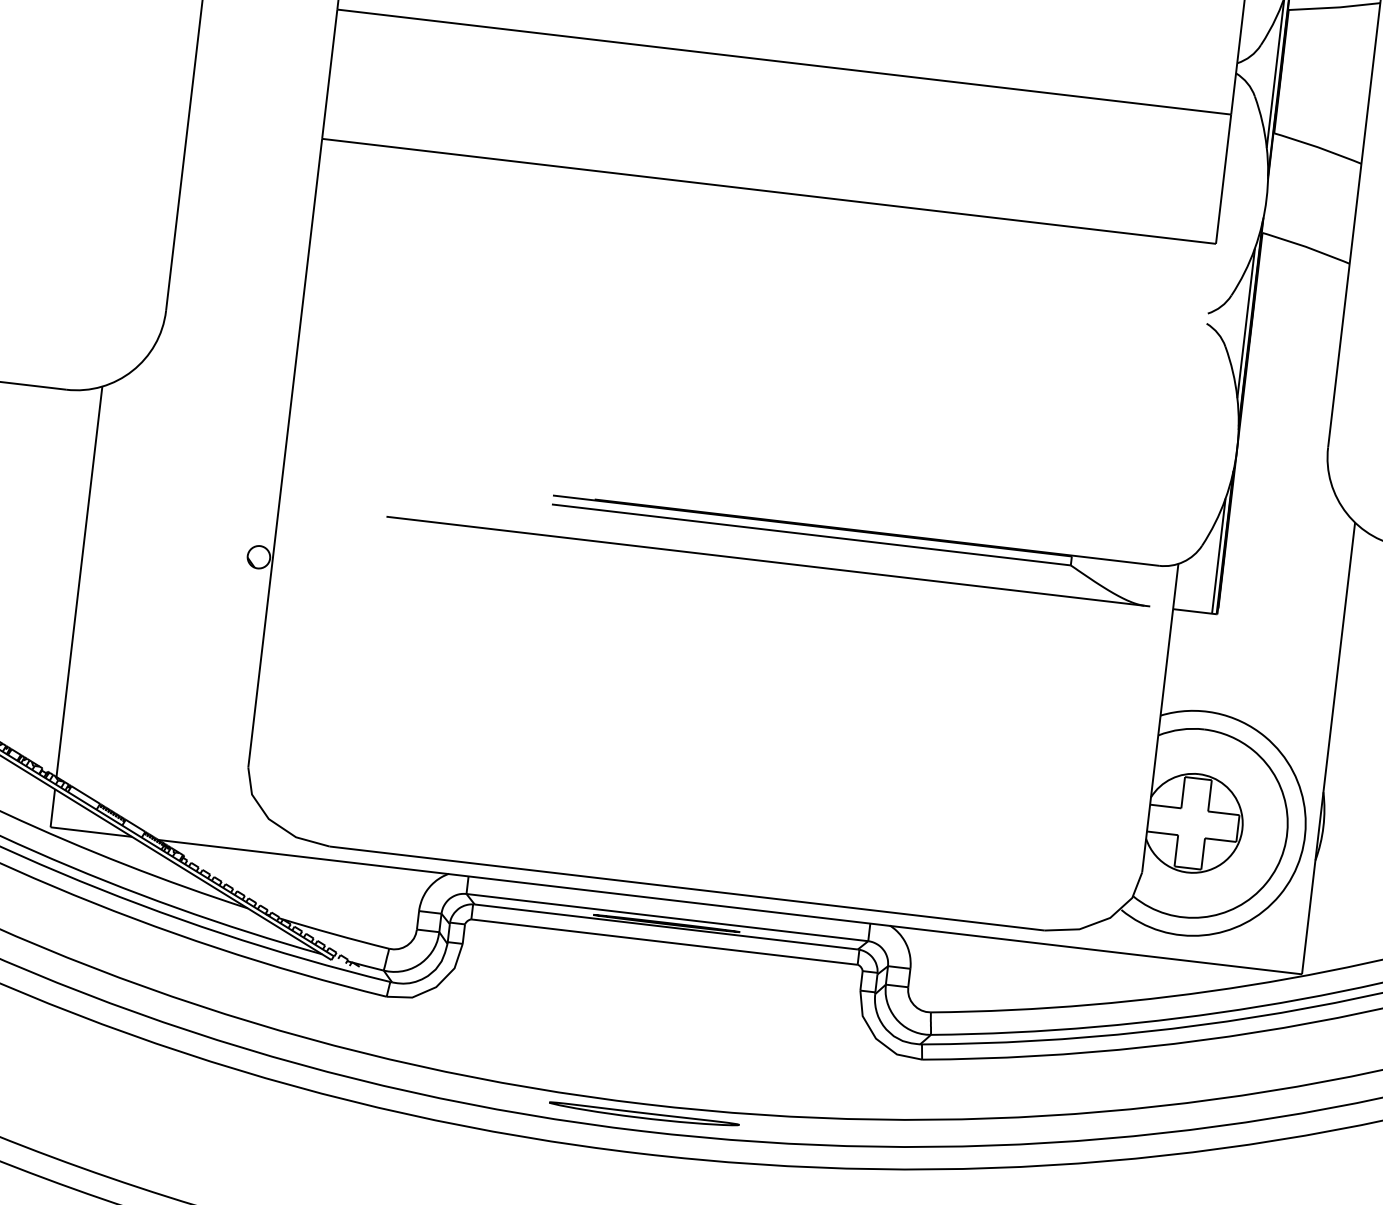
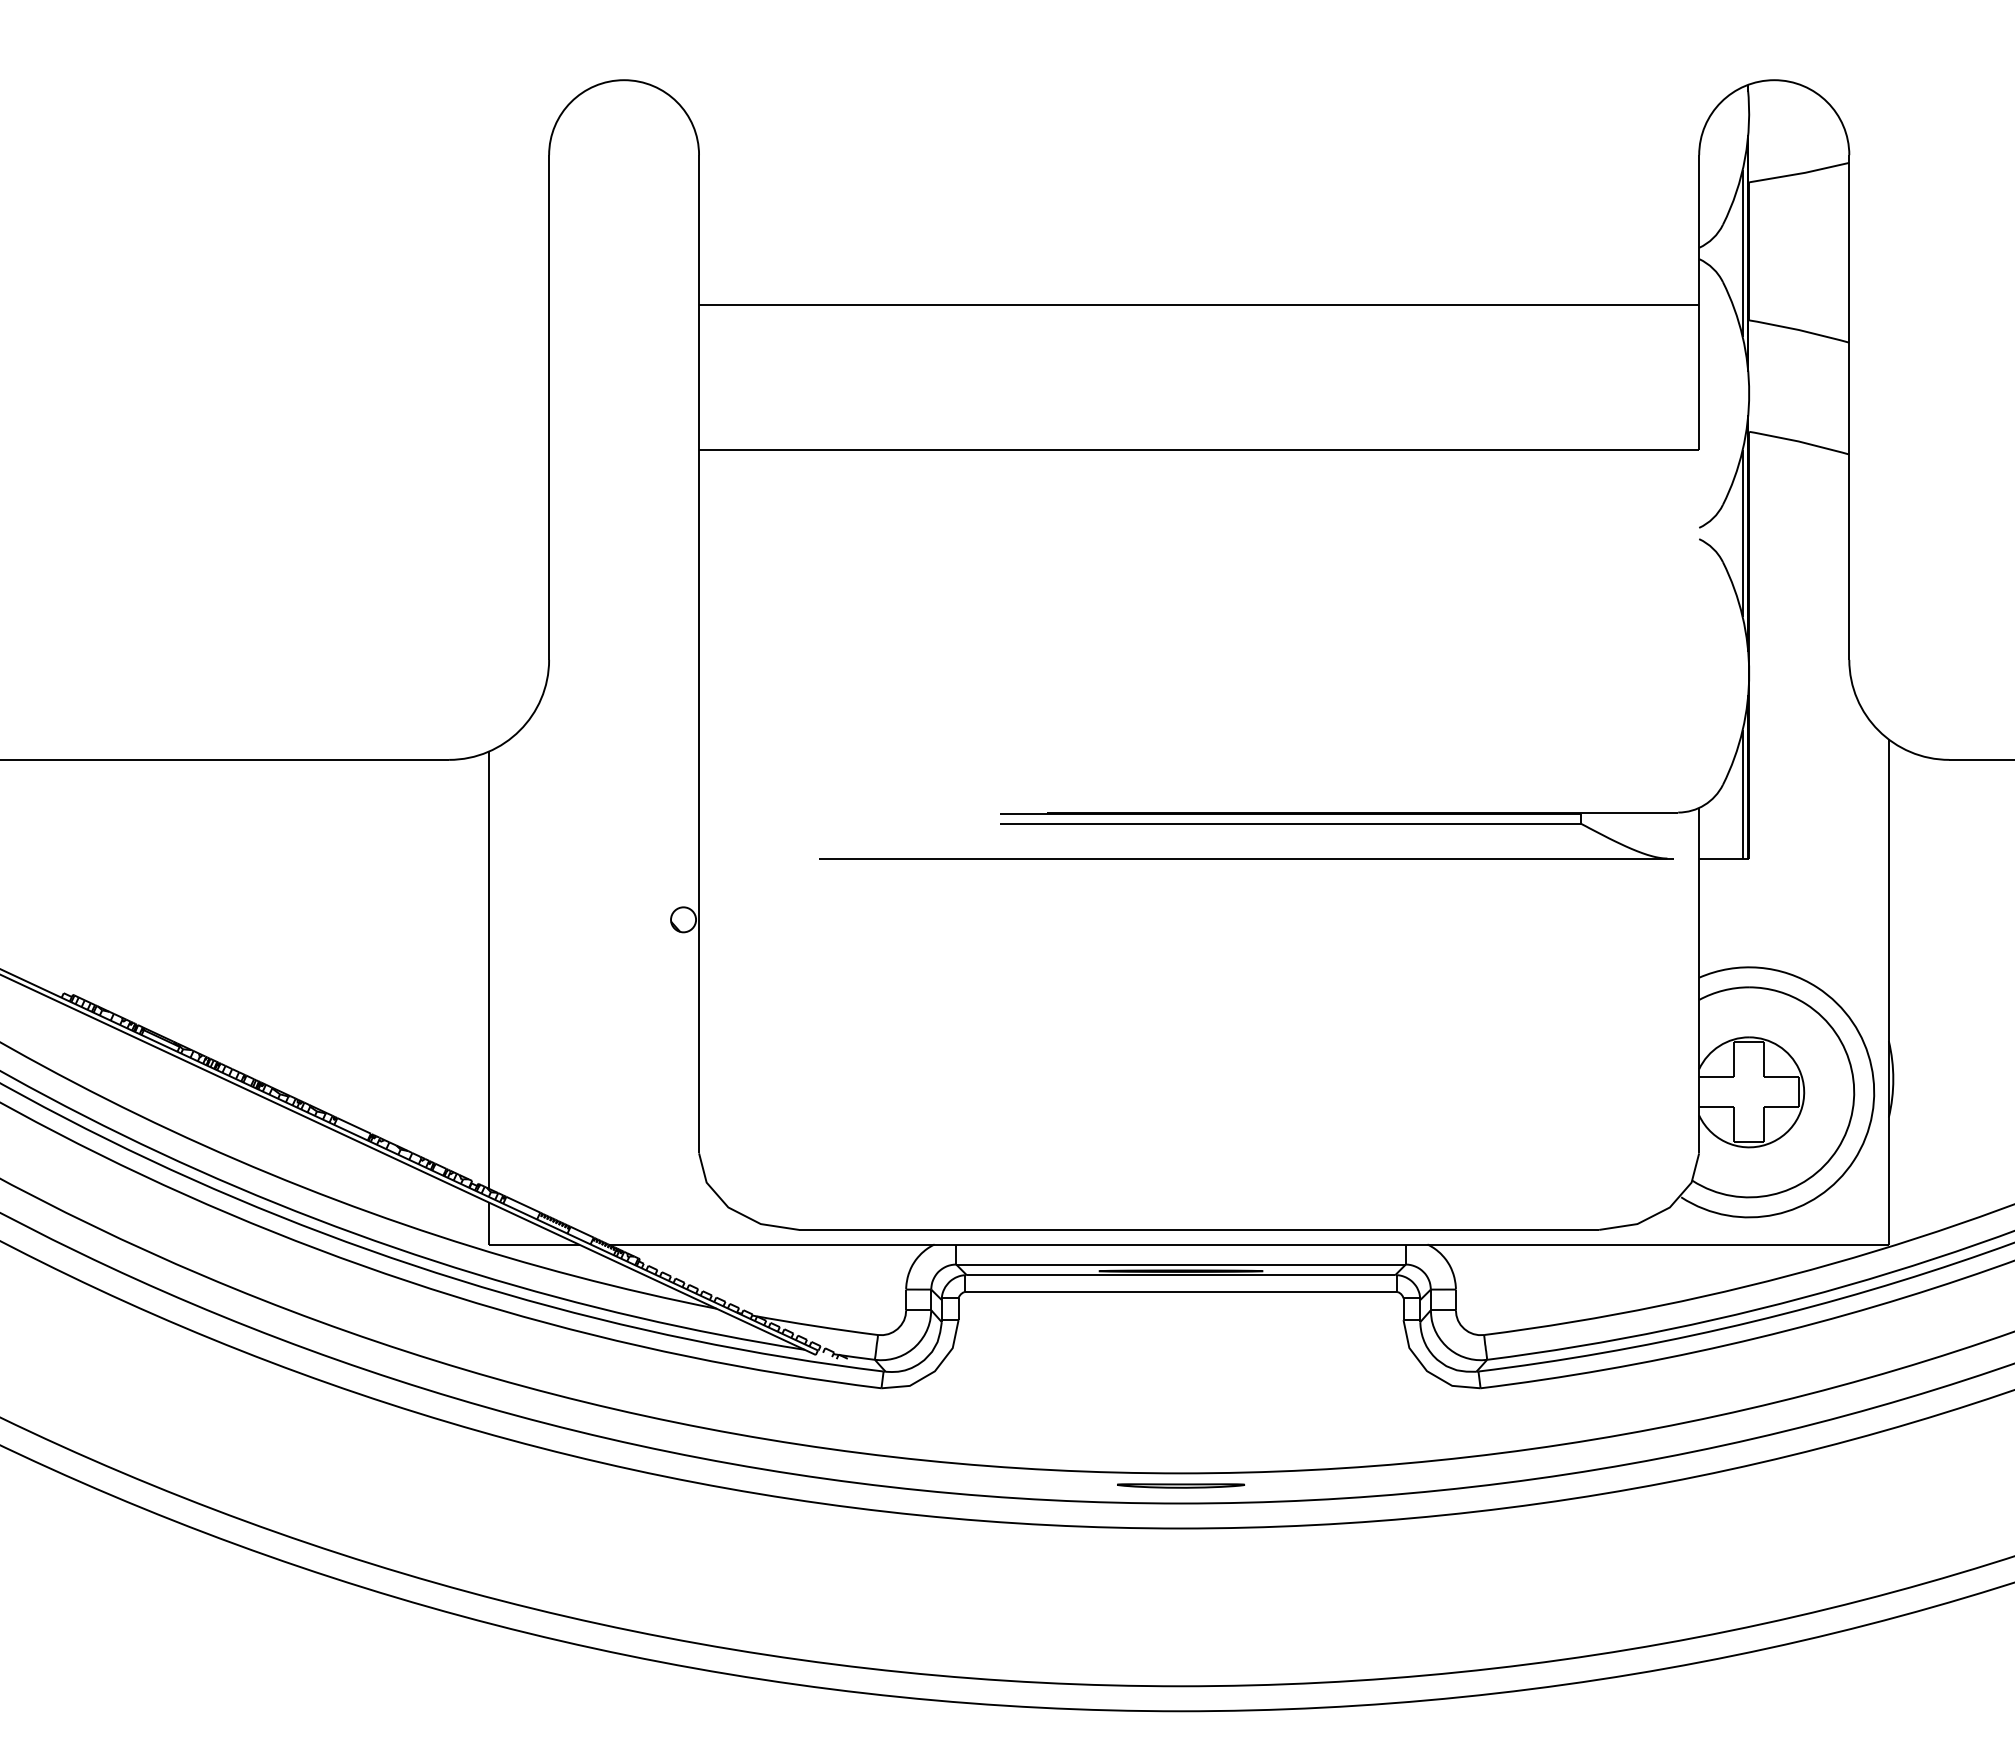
part: (643, 1115) -> (1180, 1485), size x0.6

